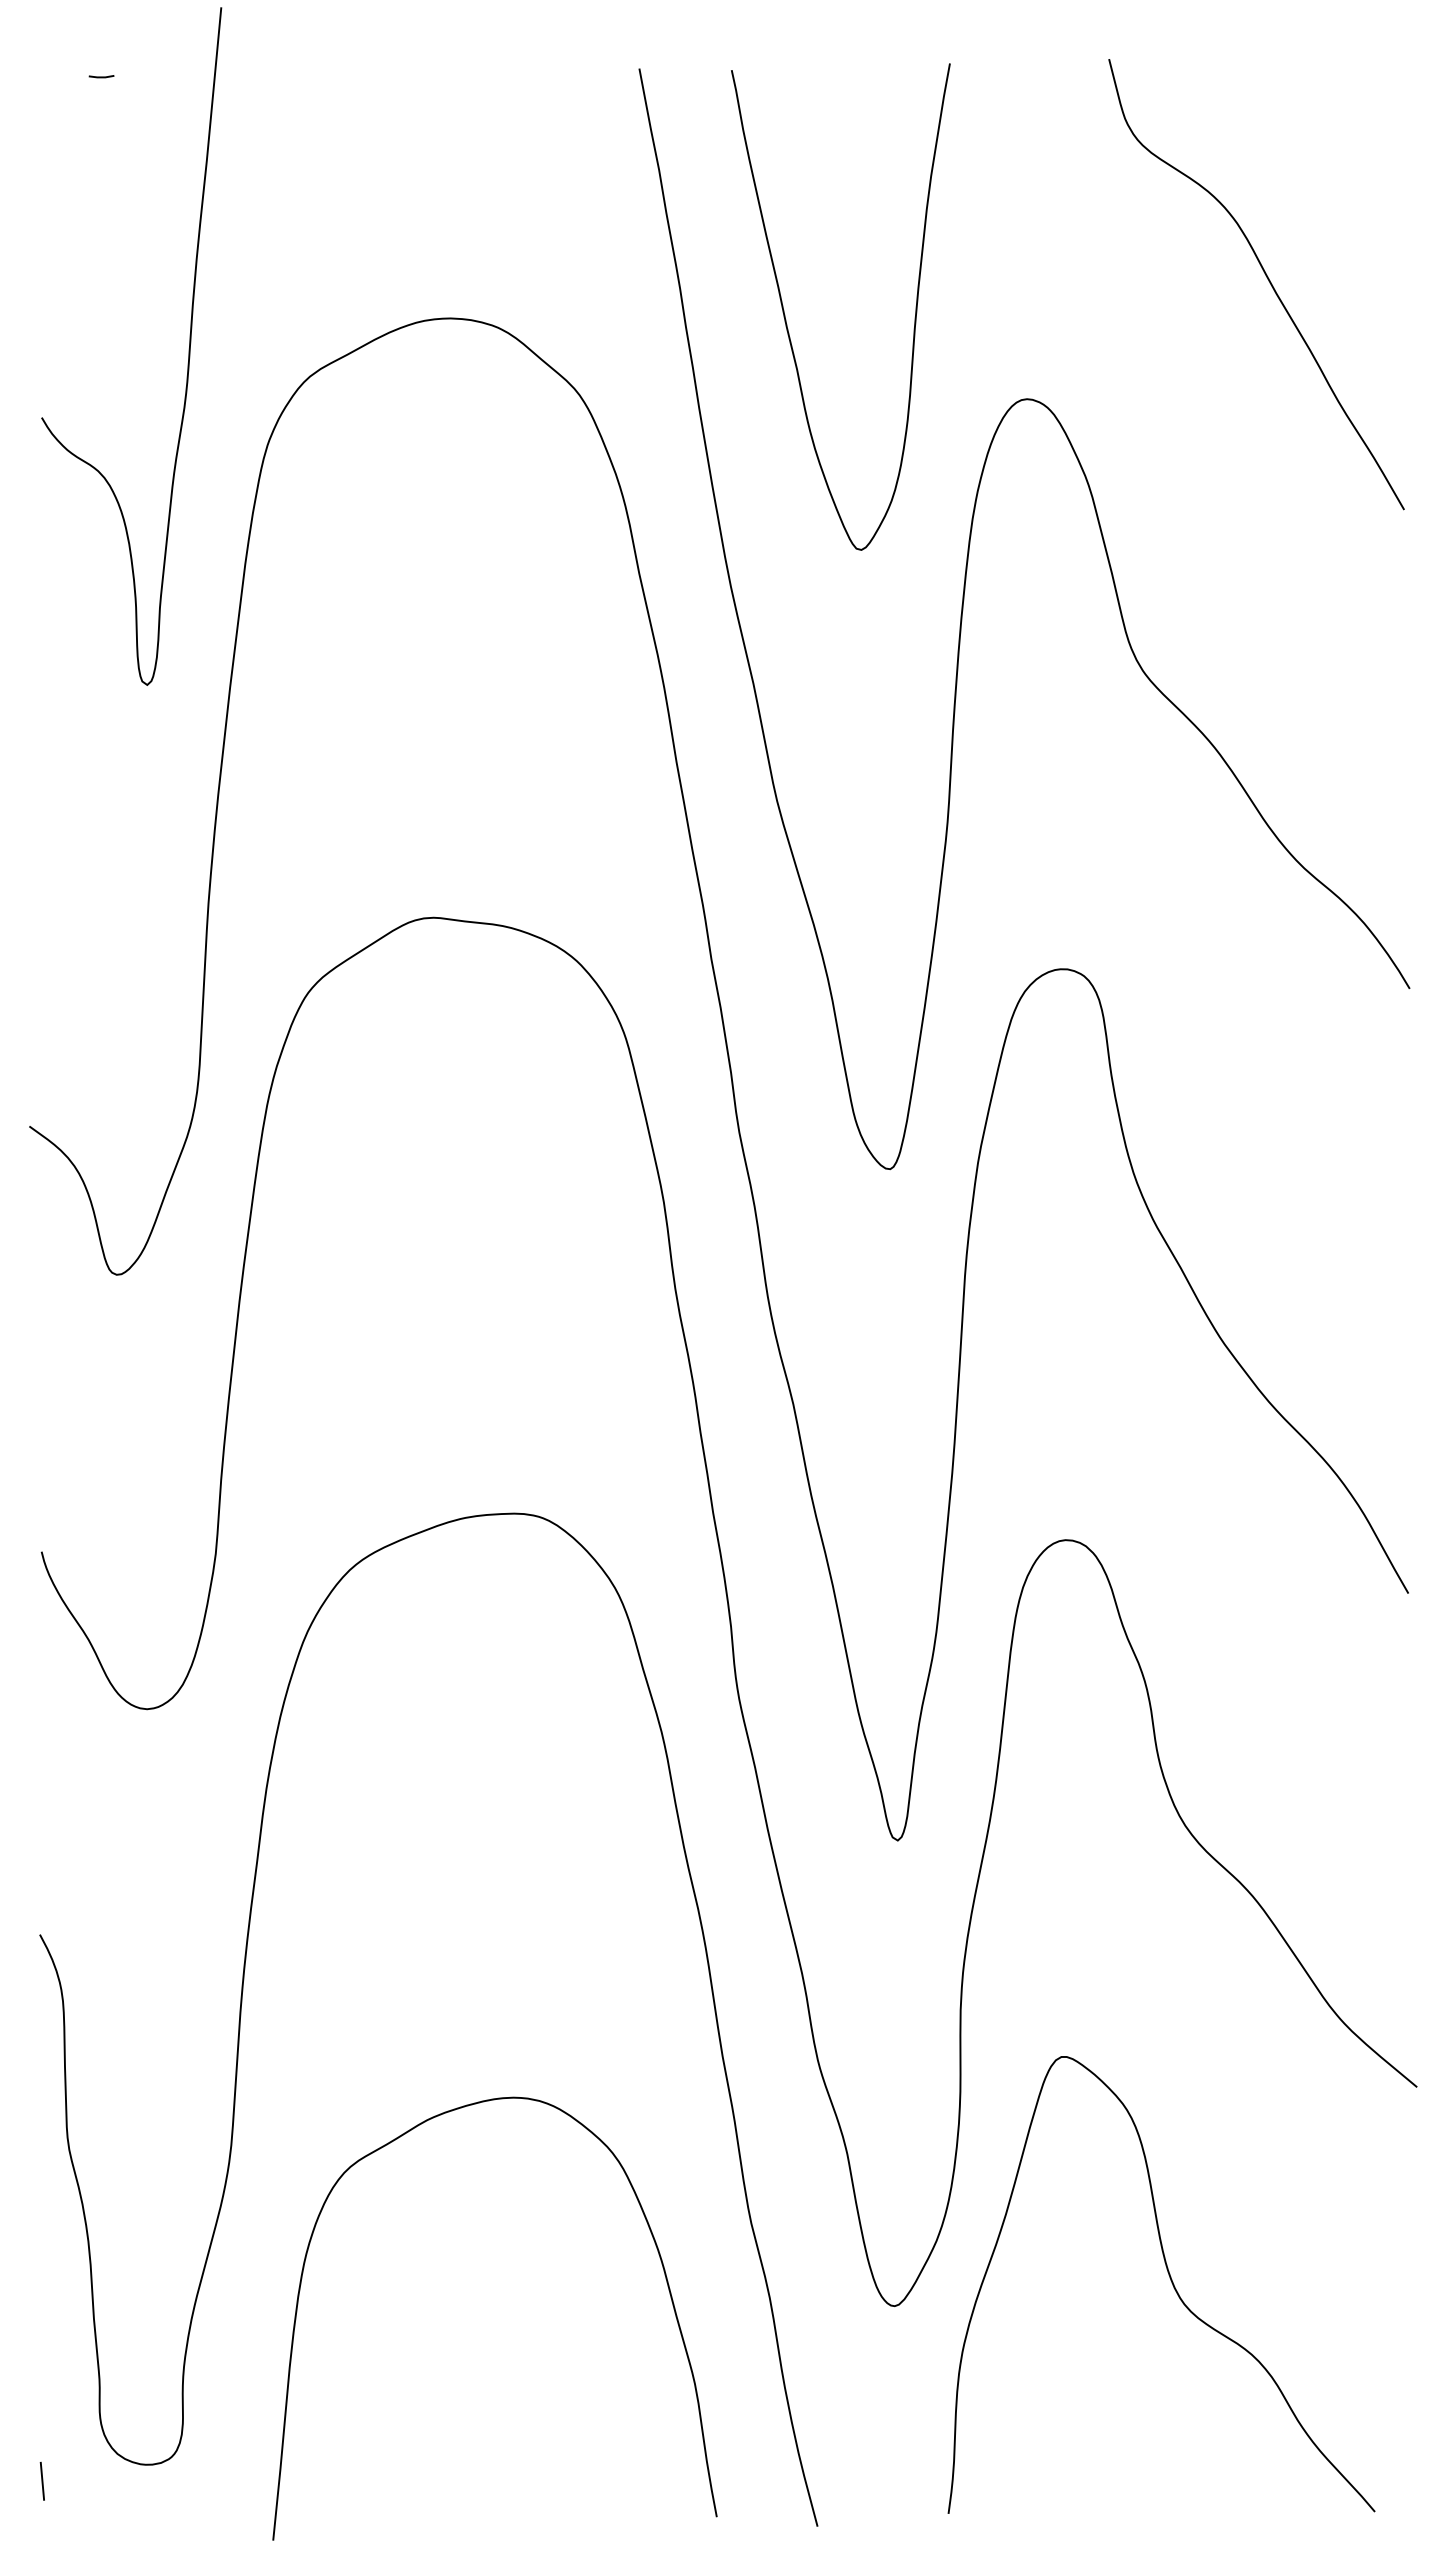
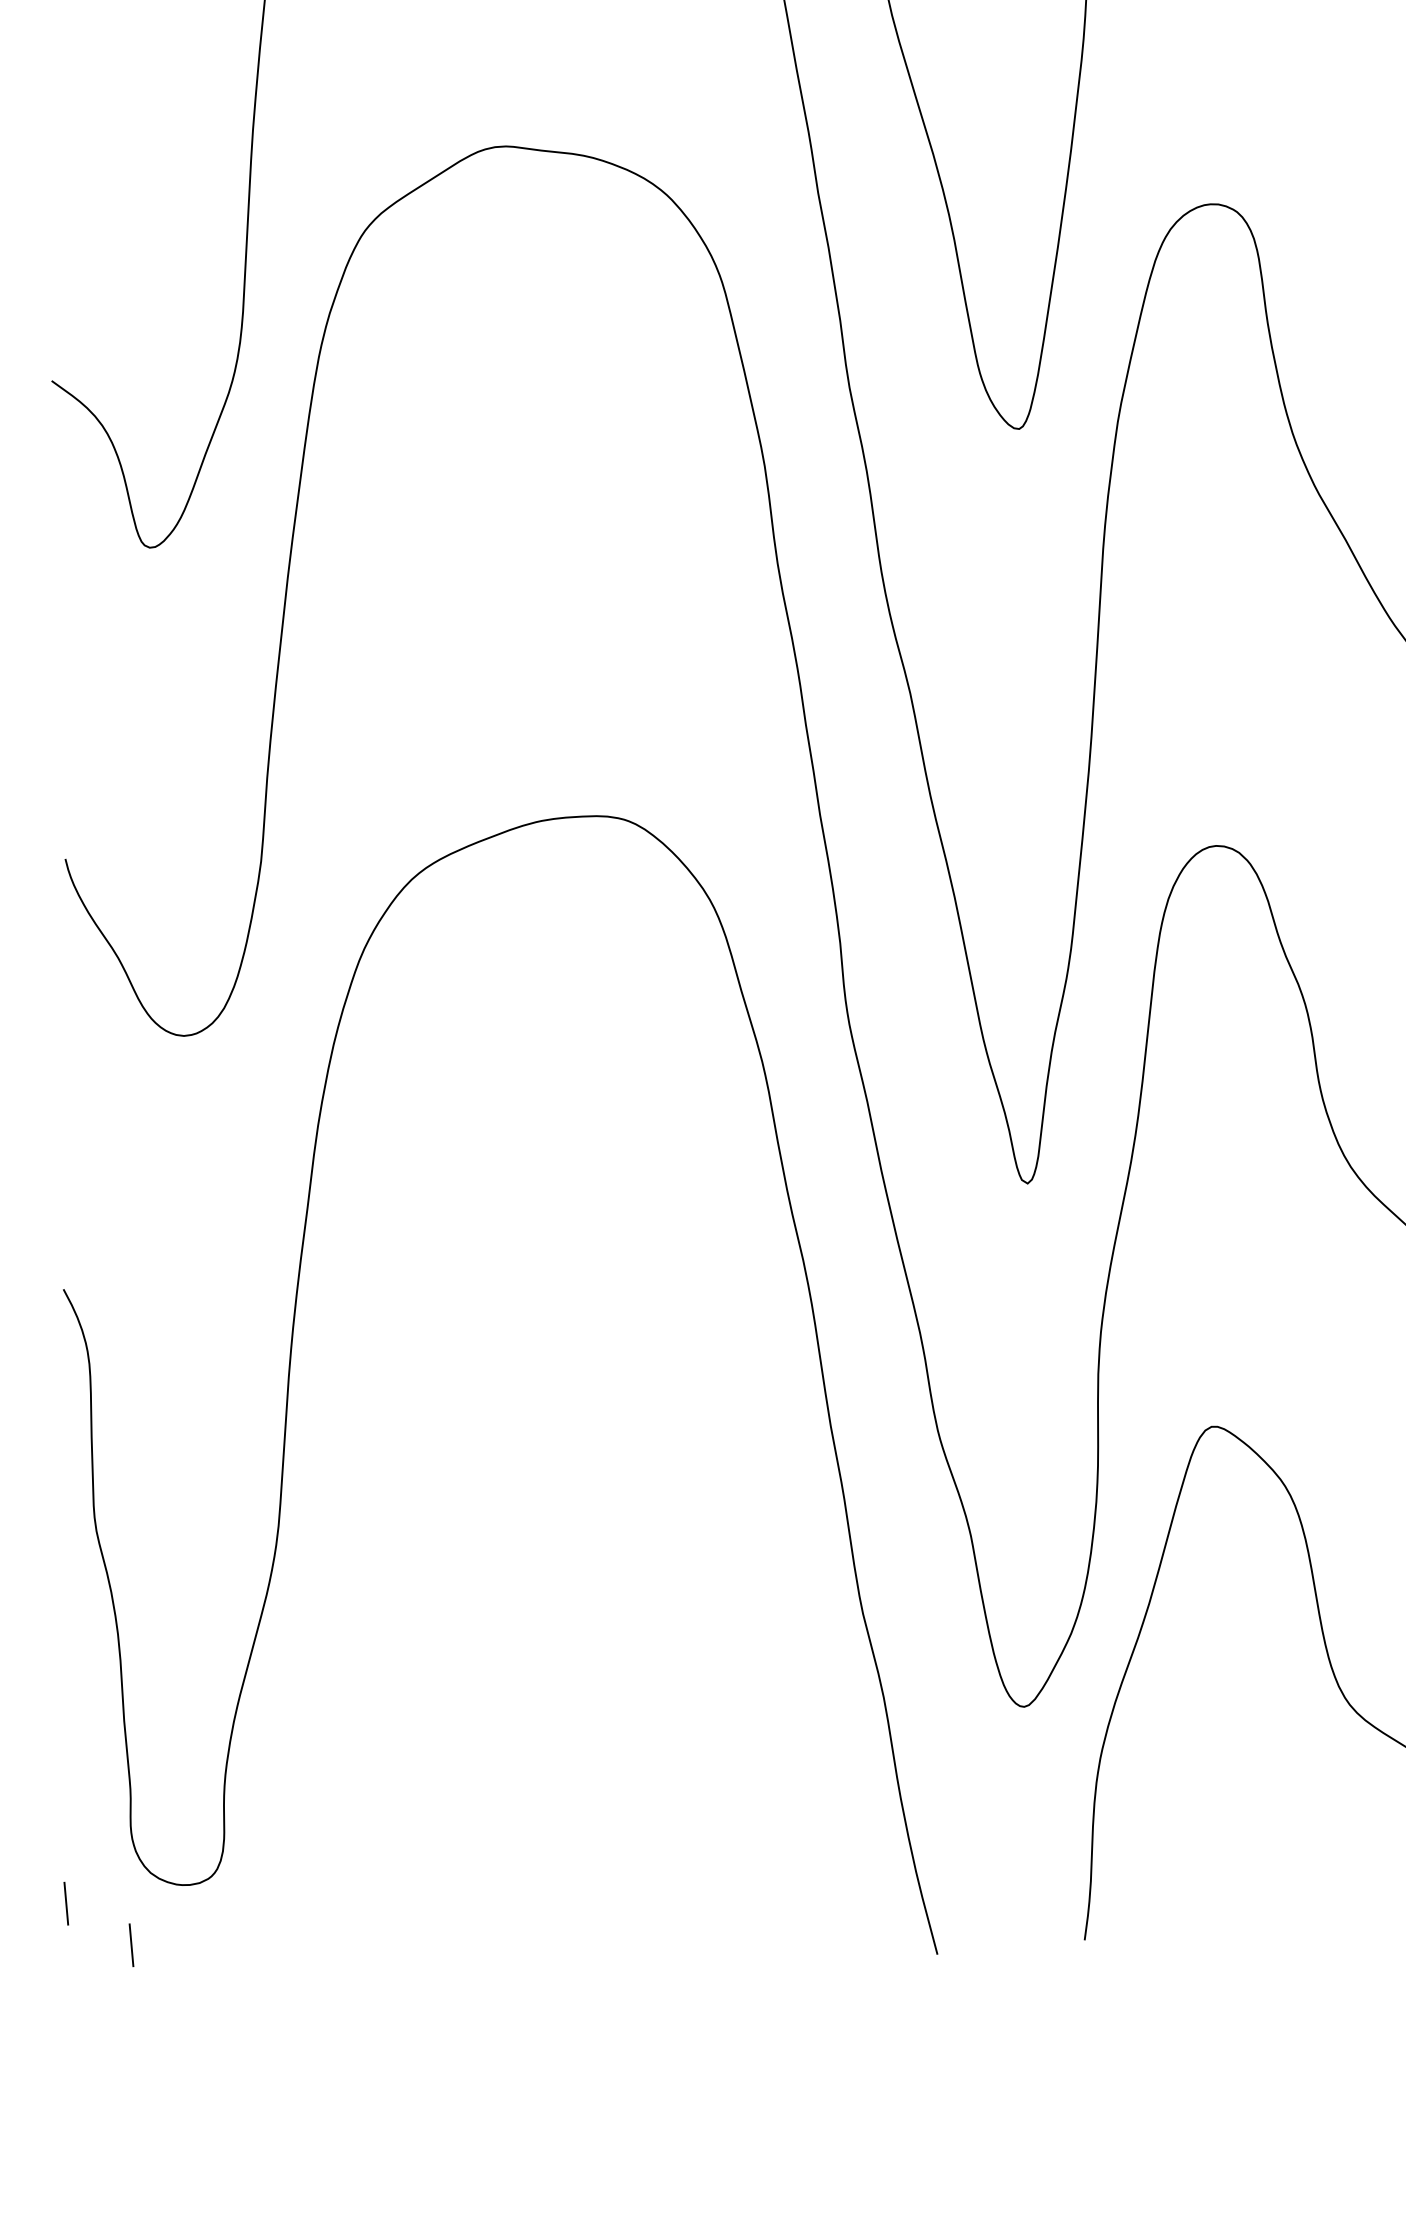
curve: (664, 2275) -> (765, 1672), removed
line: (99, 2518) -> (130, 1945), added

